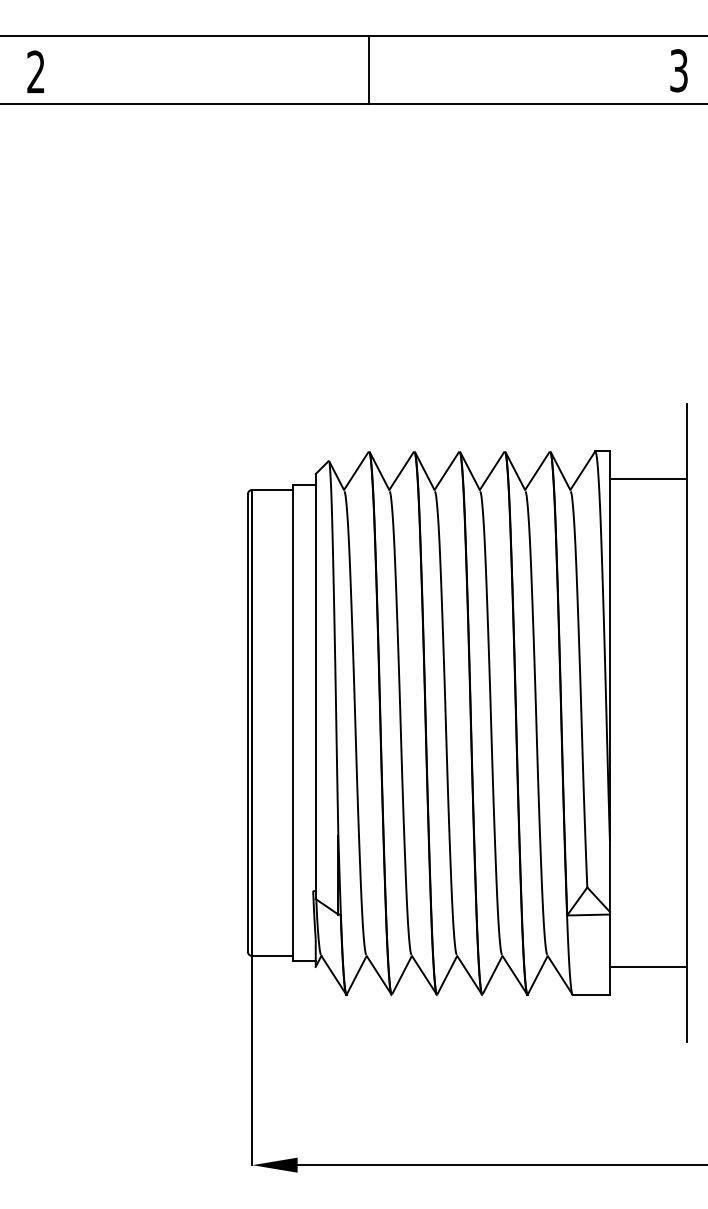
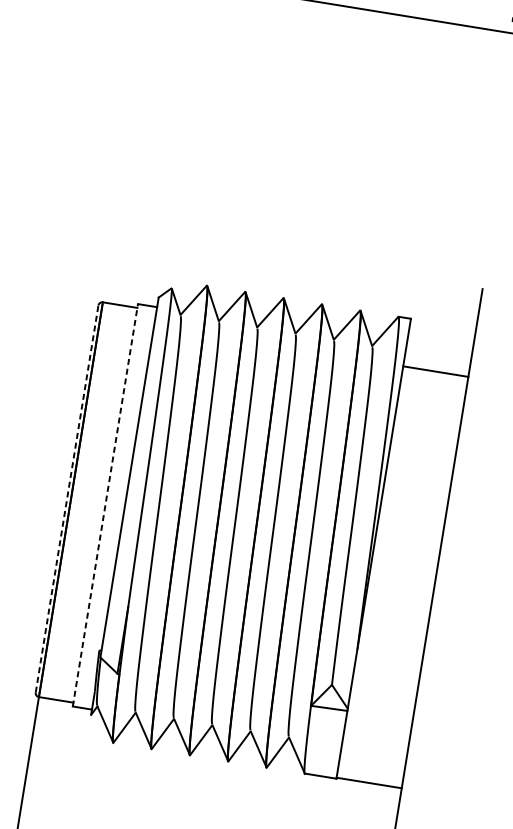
line: (647, 478) -> (435, 371), moved
line: (247, 723) -> (66, 499), solid -> dashed
line: (293, 723) -> (105, 505), solid -> dashed
line: (647, 967) -> (368, 782), moved

